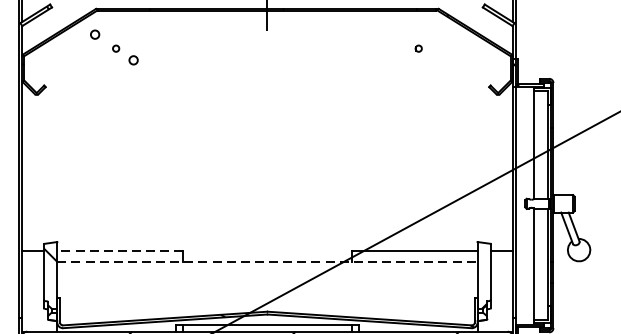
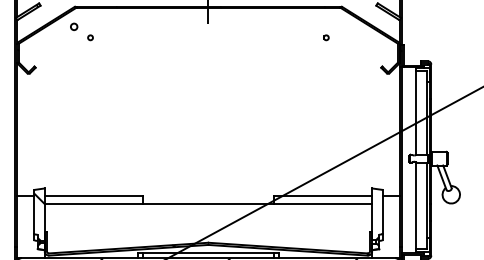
circle: (134, 59) -> (104, 46), removed
line: (119, 251) -> (93, 195), dashed -> solid
line: (267, 261) -> (208, 203), dashed -> solid

